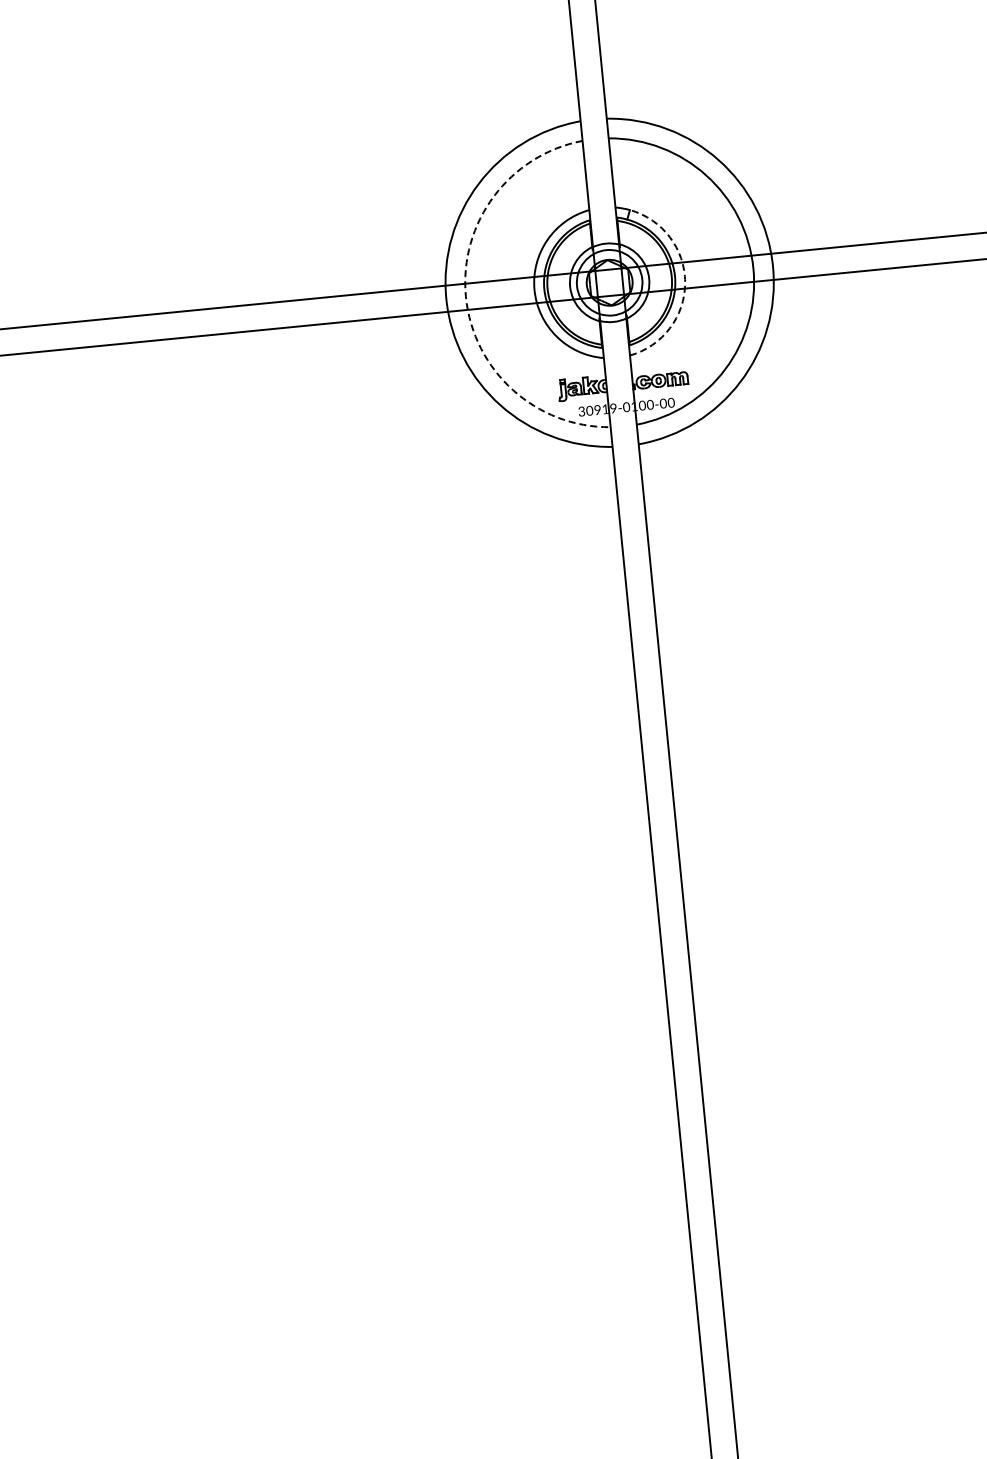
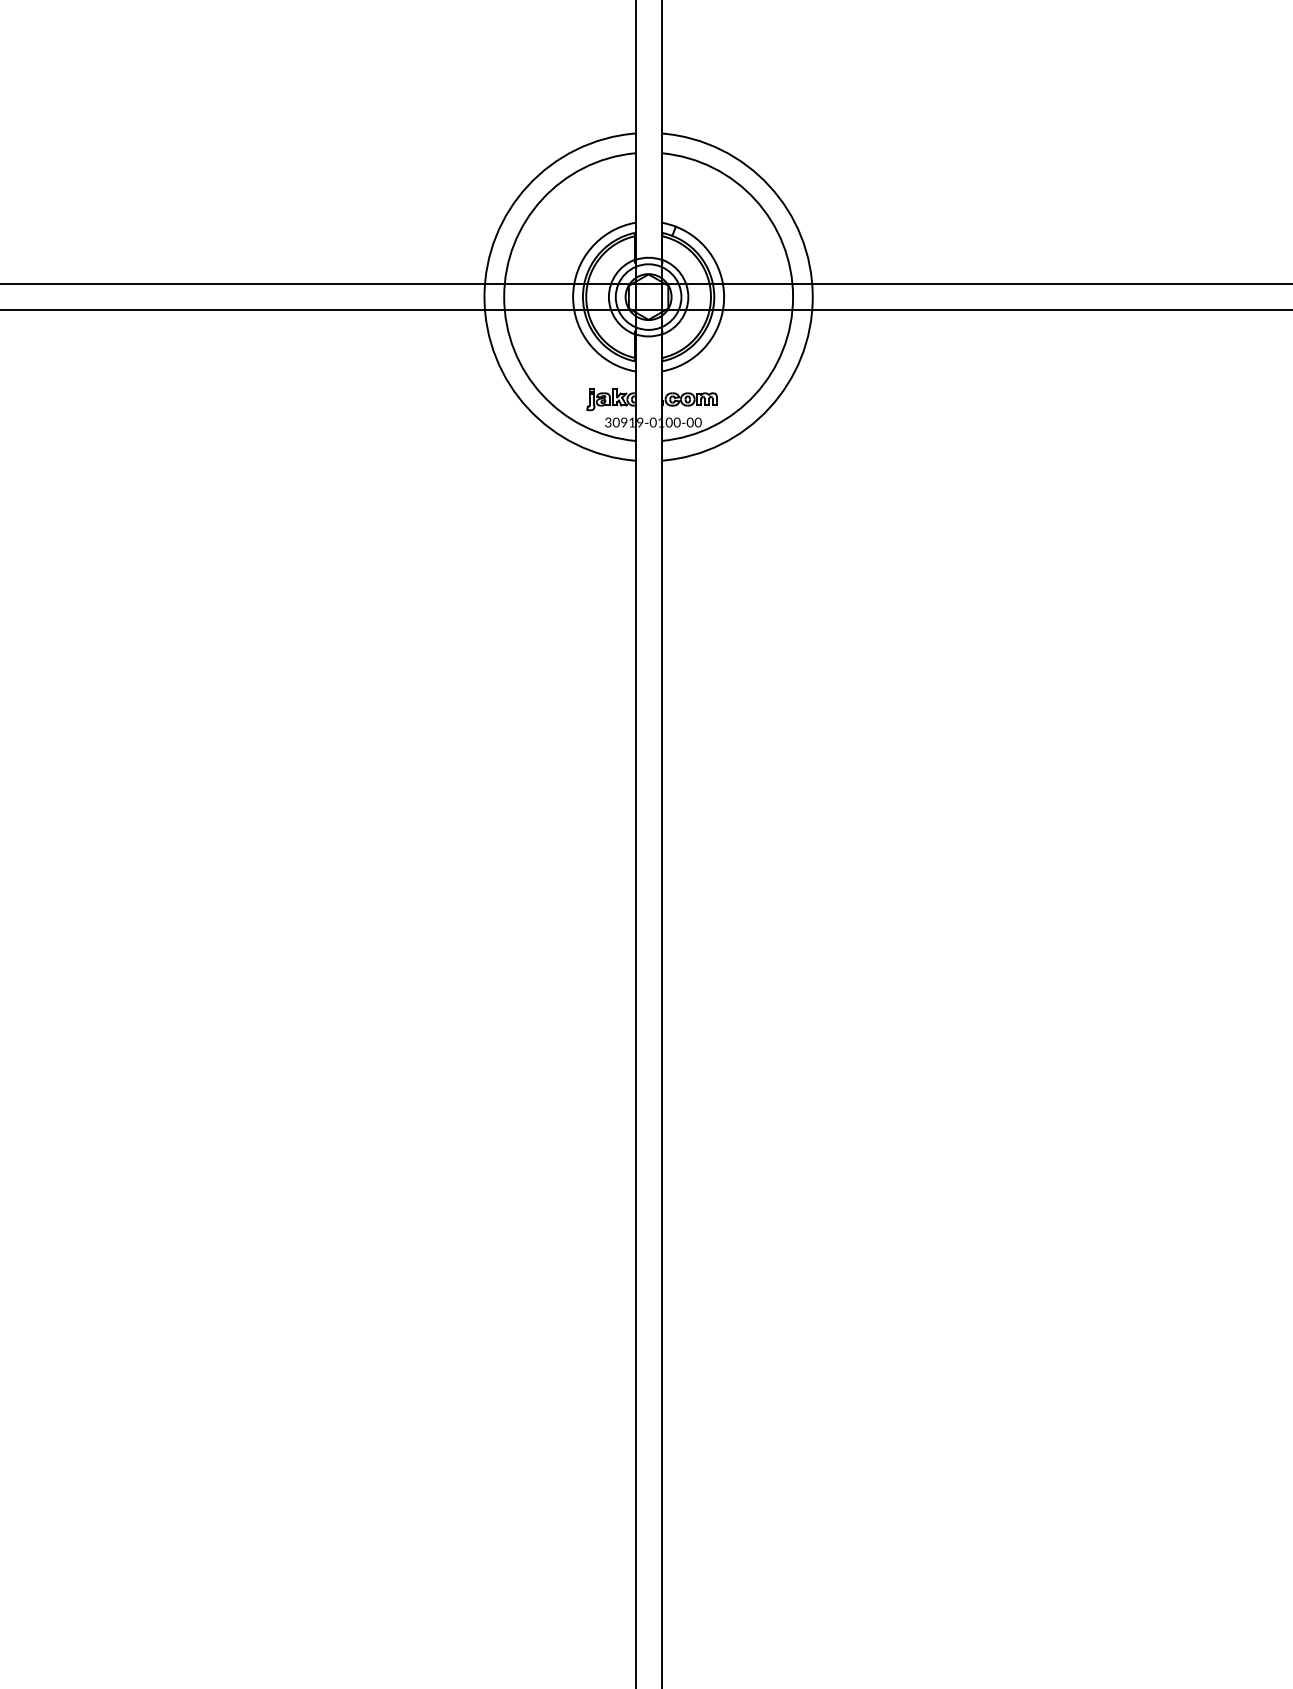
arc: (684, 282) -> (723, 304), dashed -> solid
arc: (466, 297) -> (504, 297), dashed -> solid

